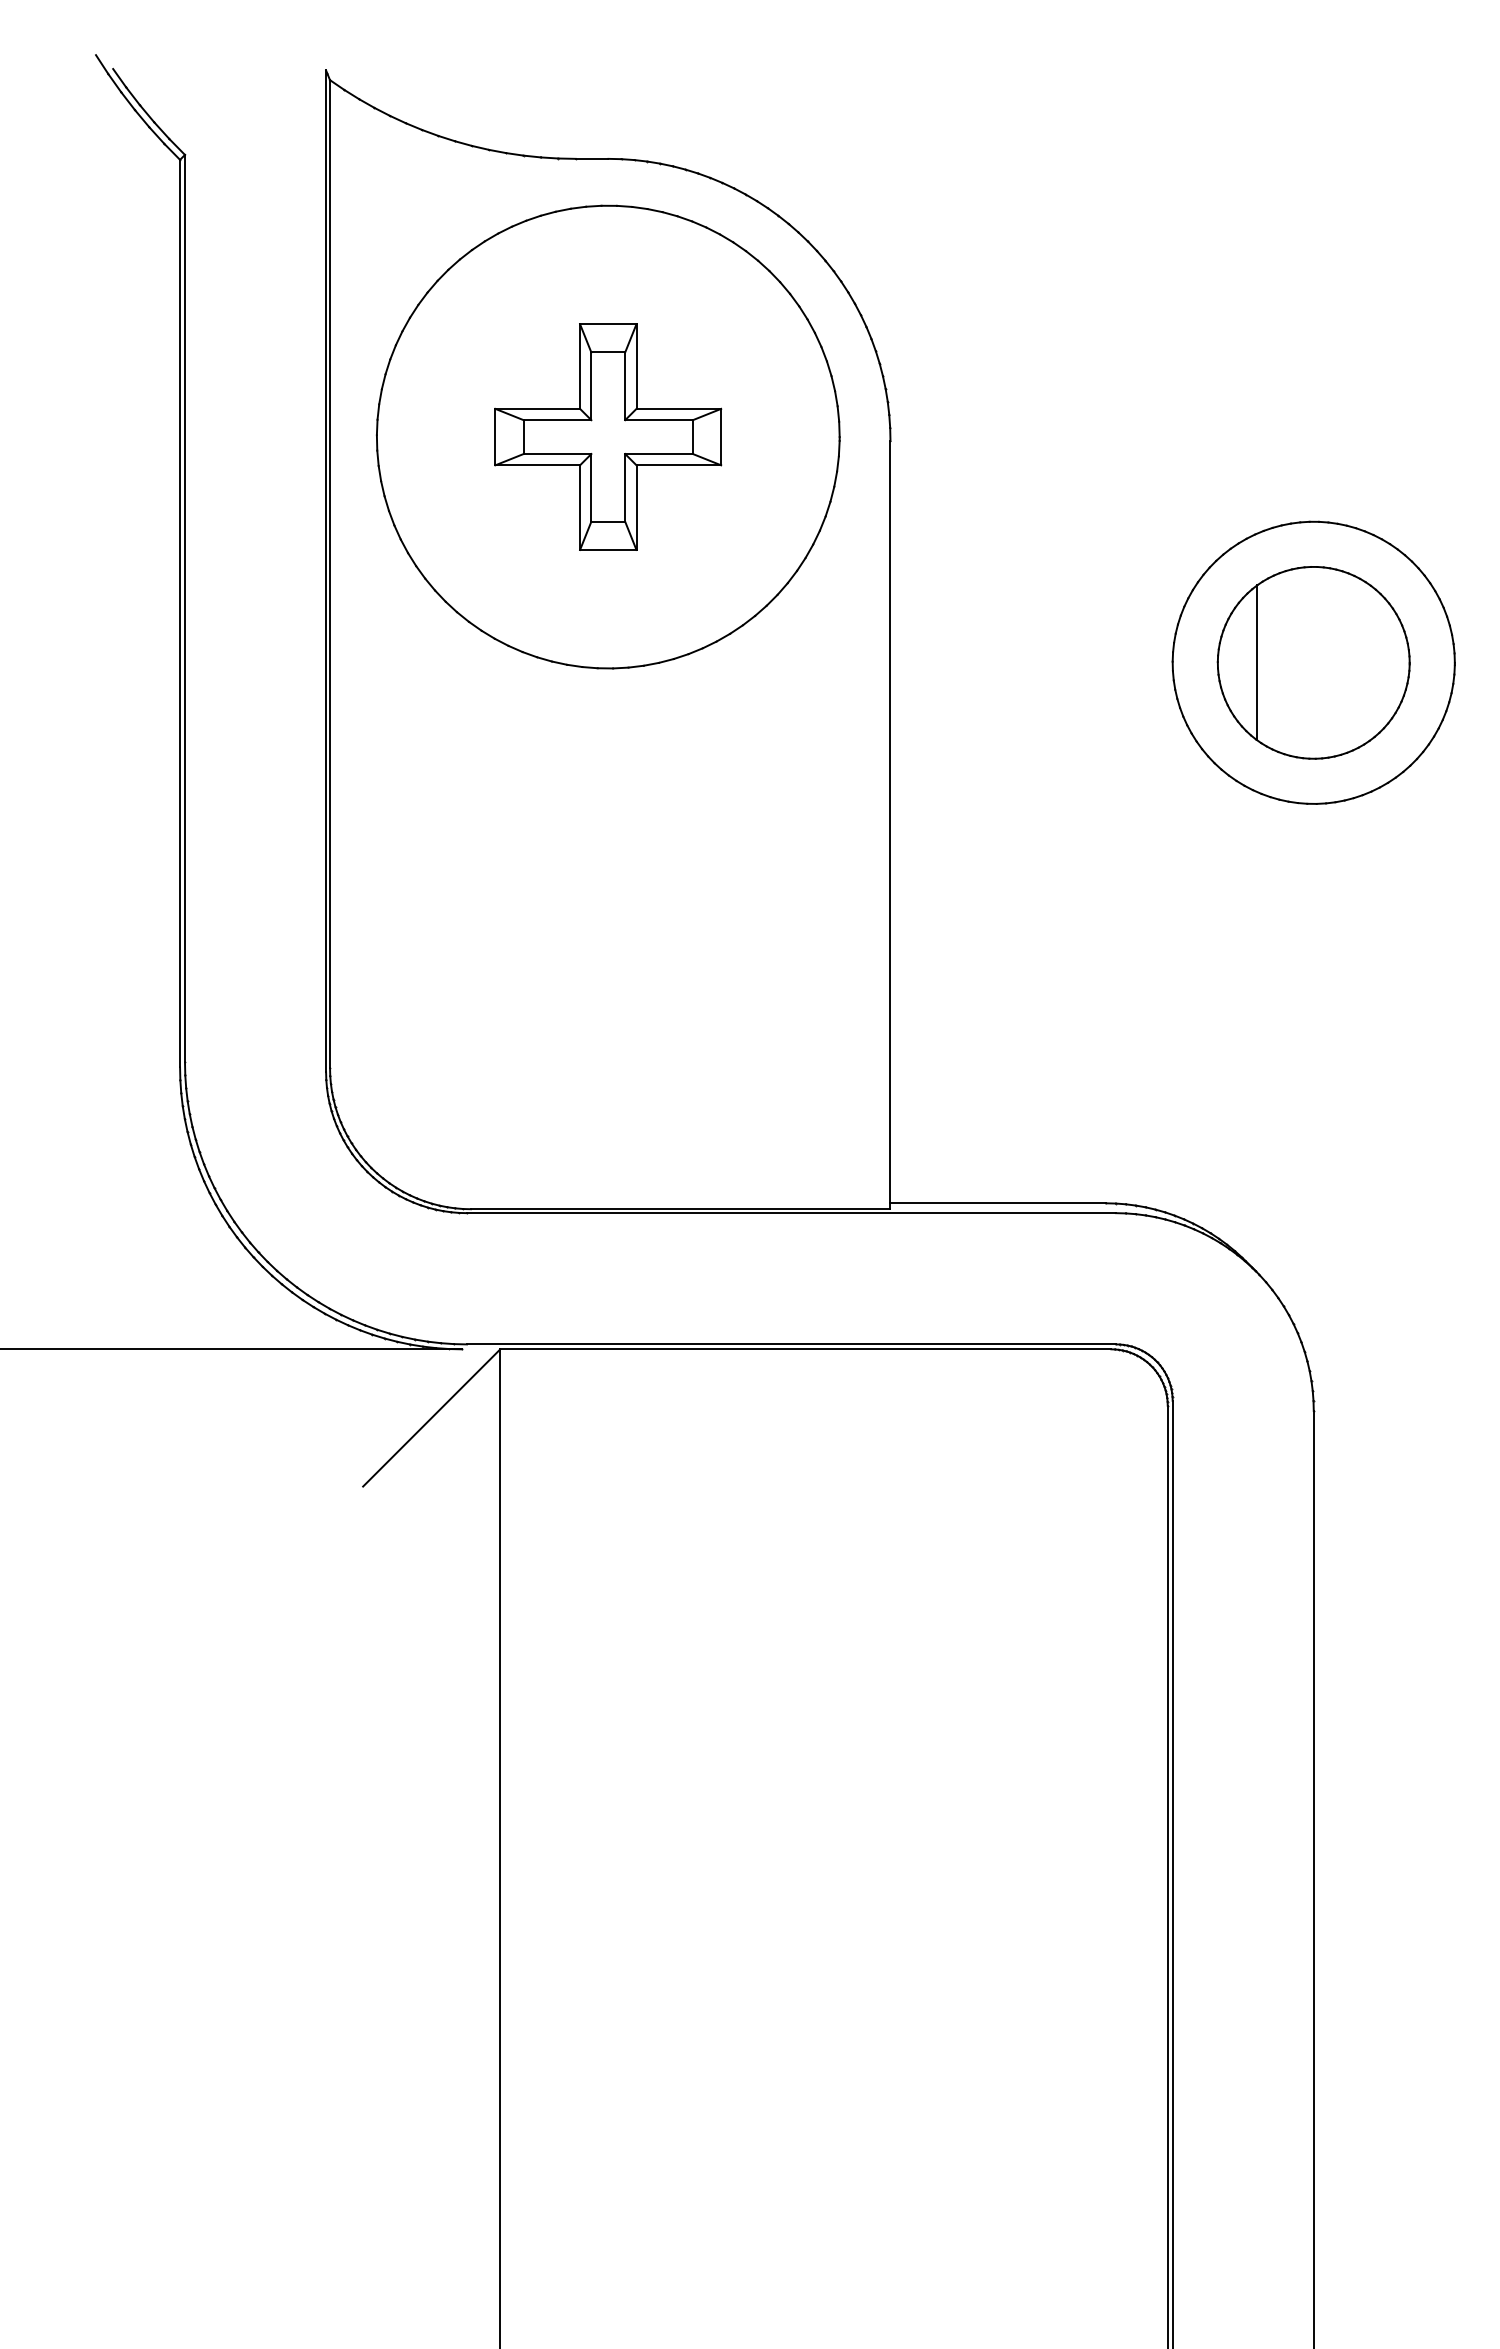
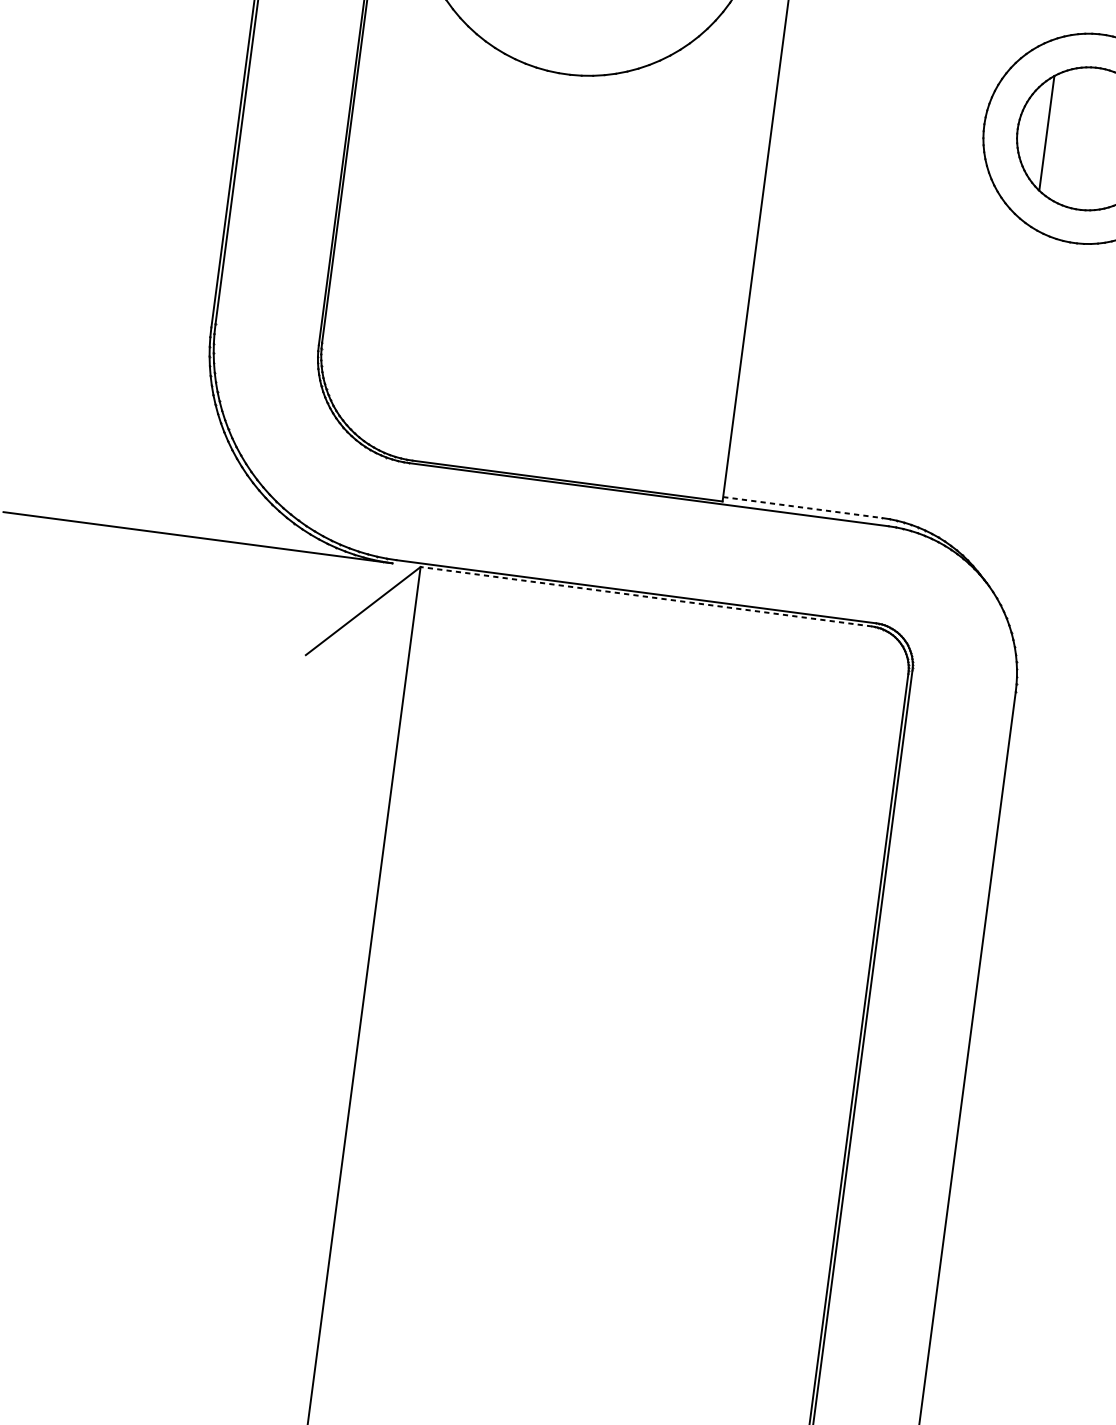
line: (998, 1203) -> (802, 507), solid -> dashed
line: (805, 1349) -> (646, 596), solid -> dashed

